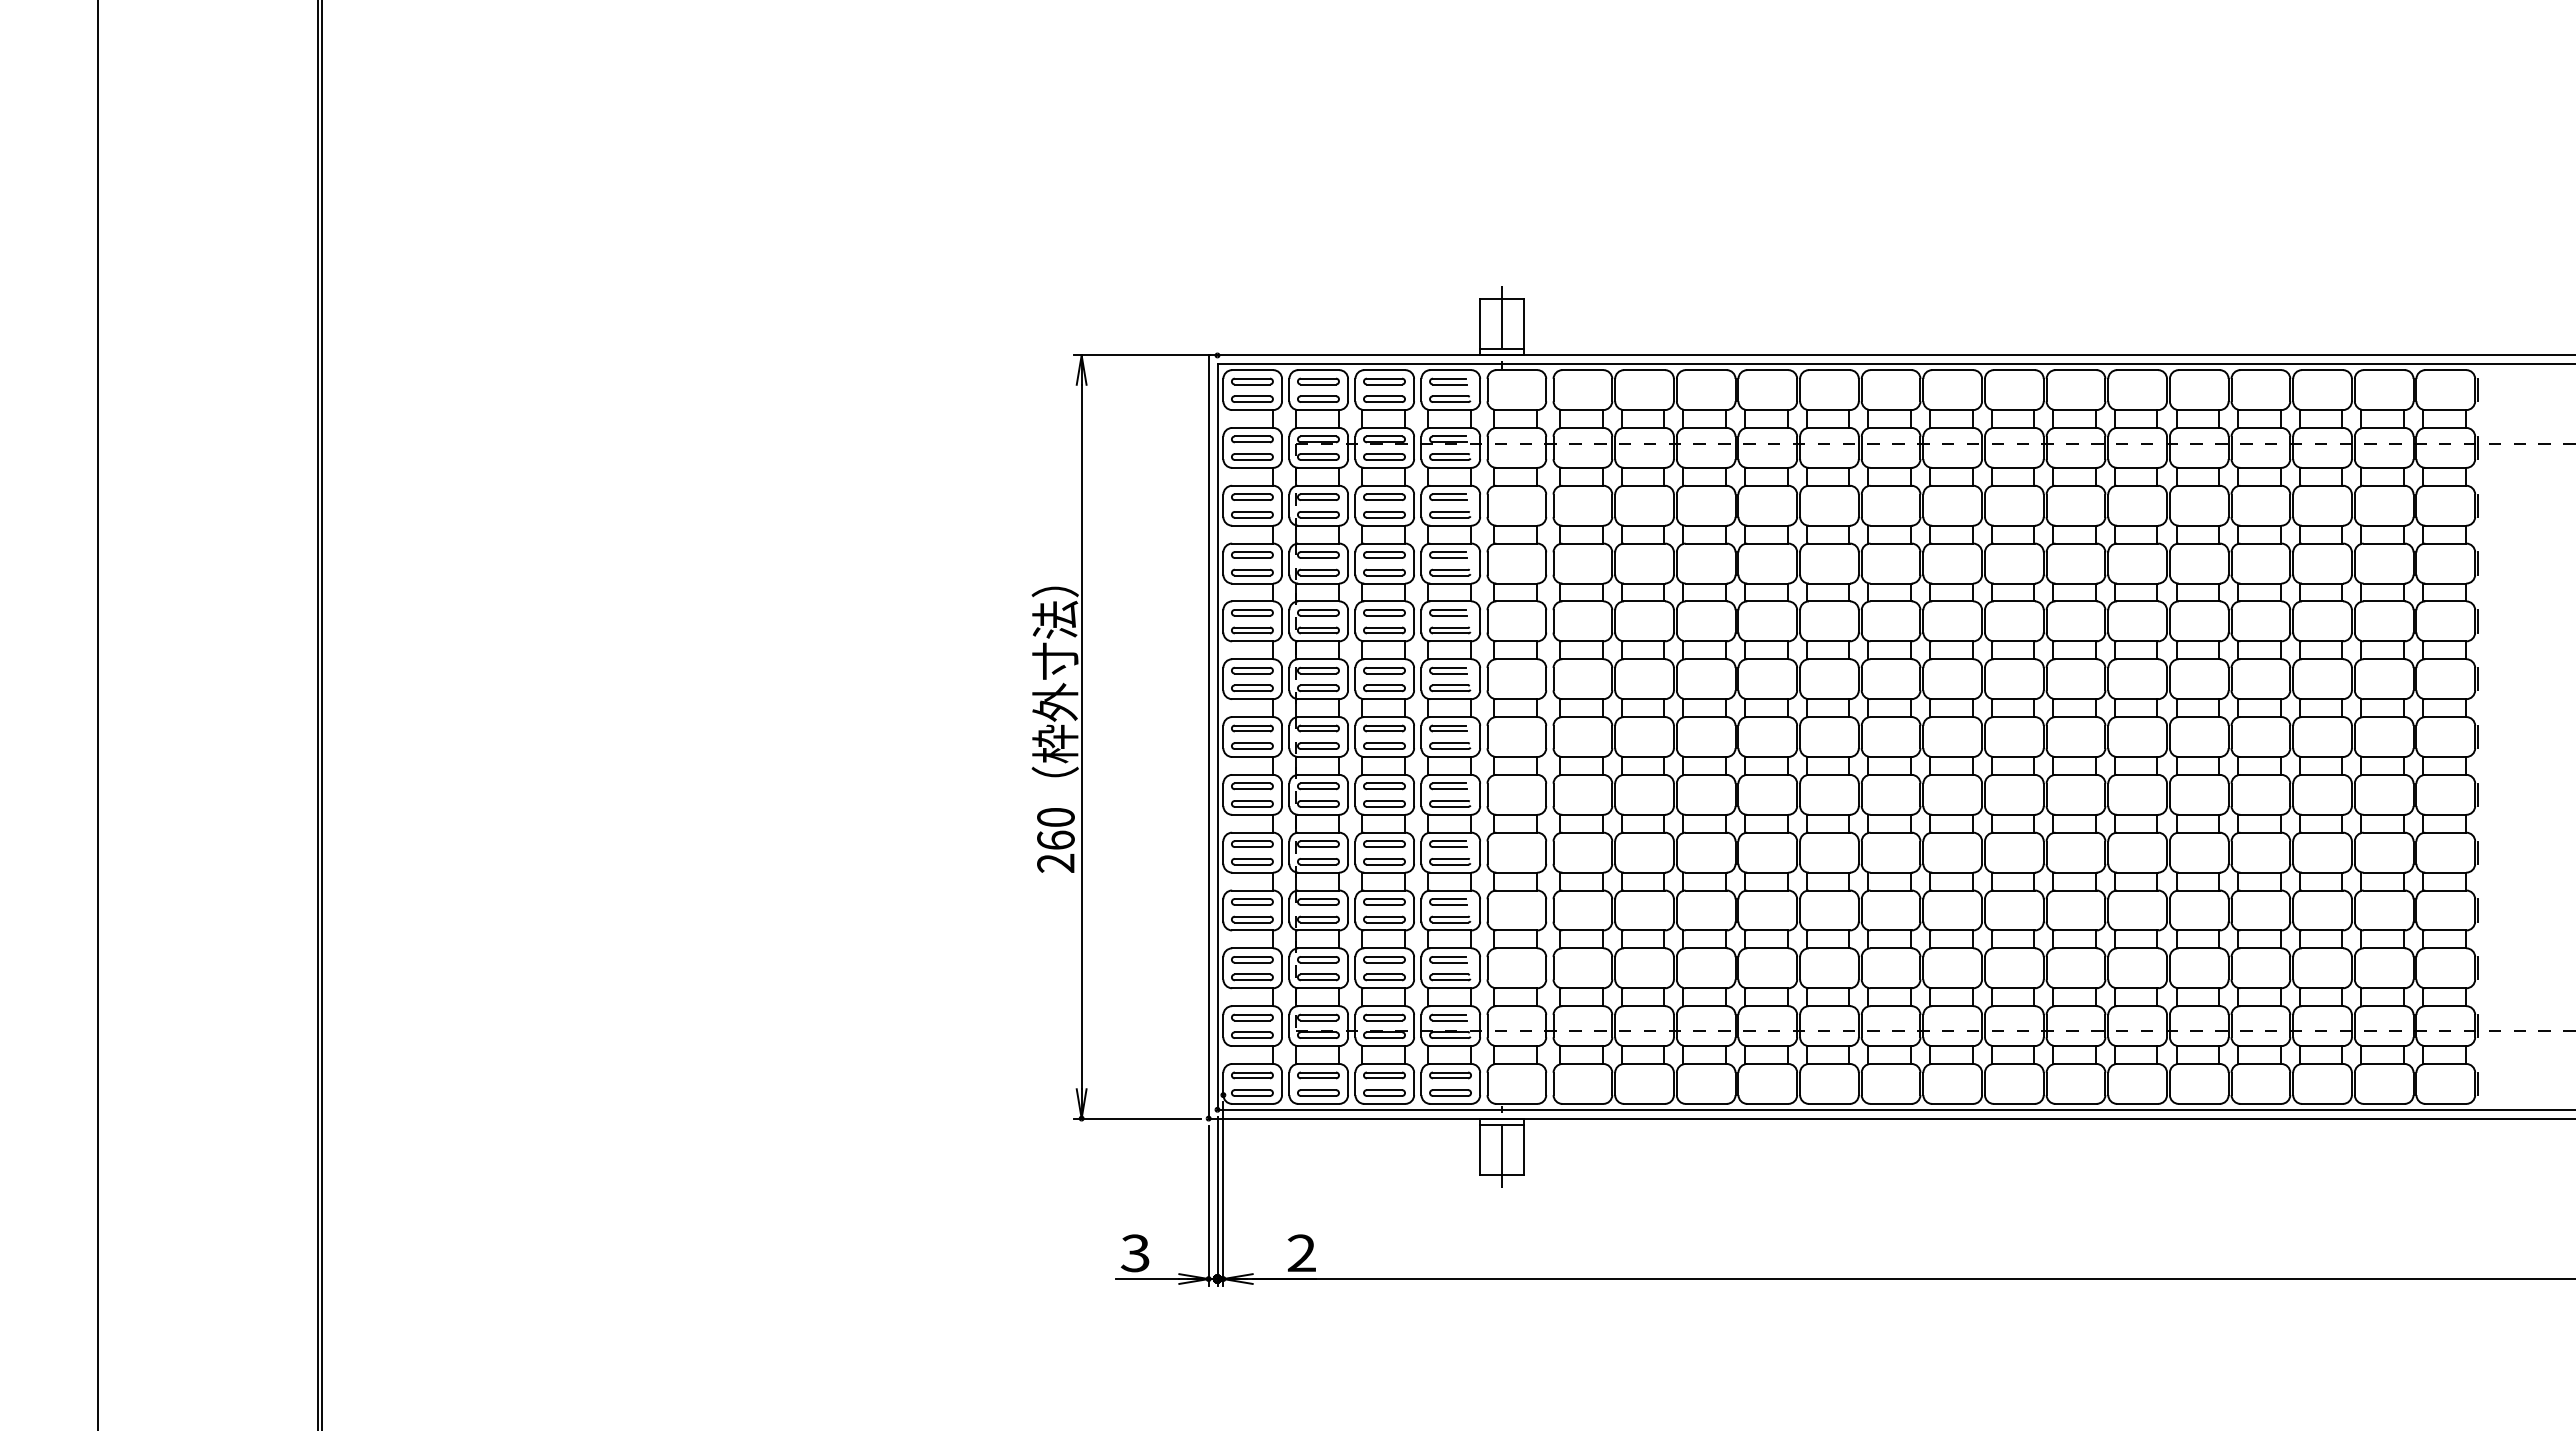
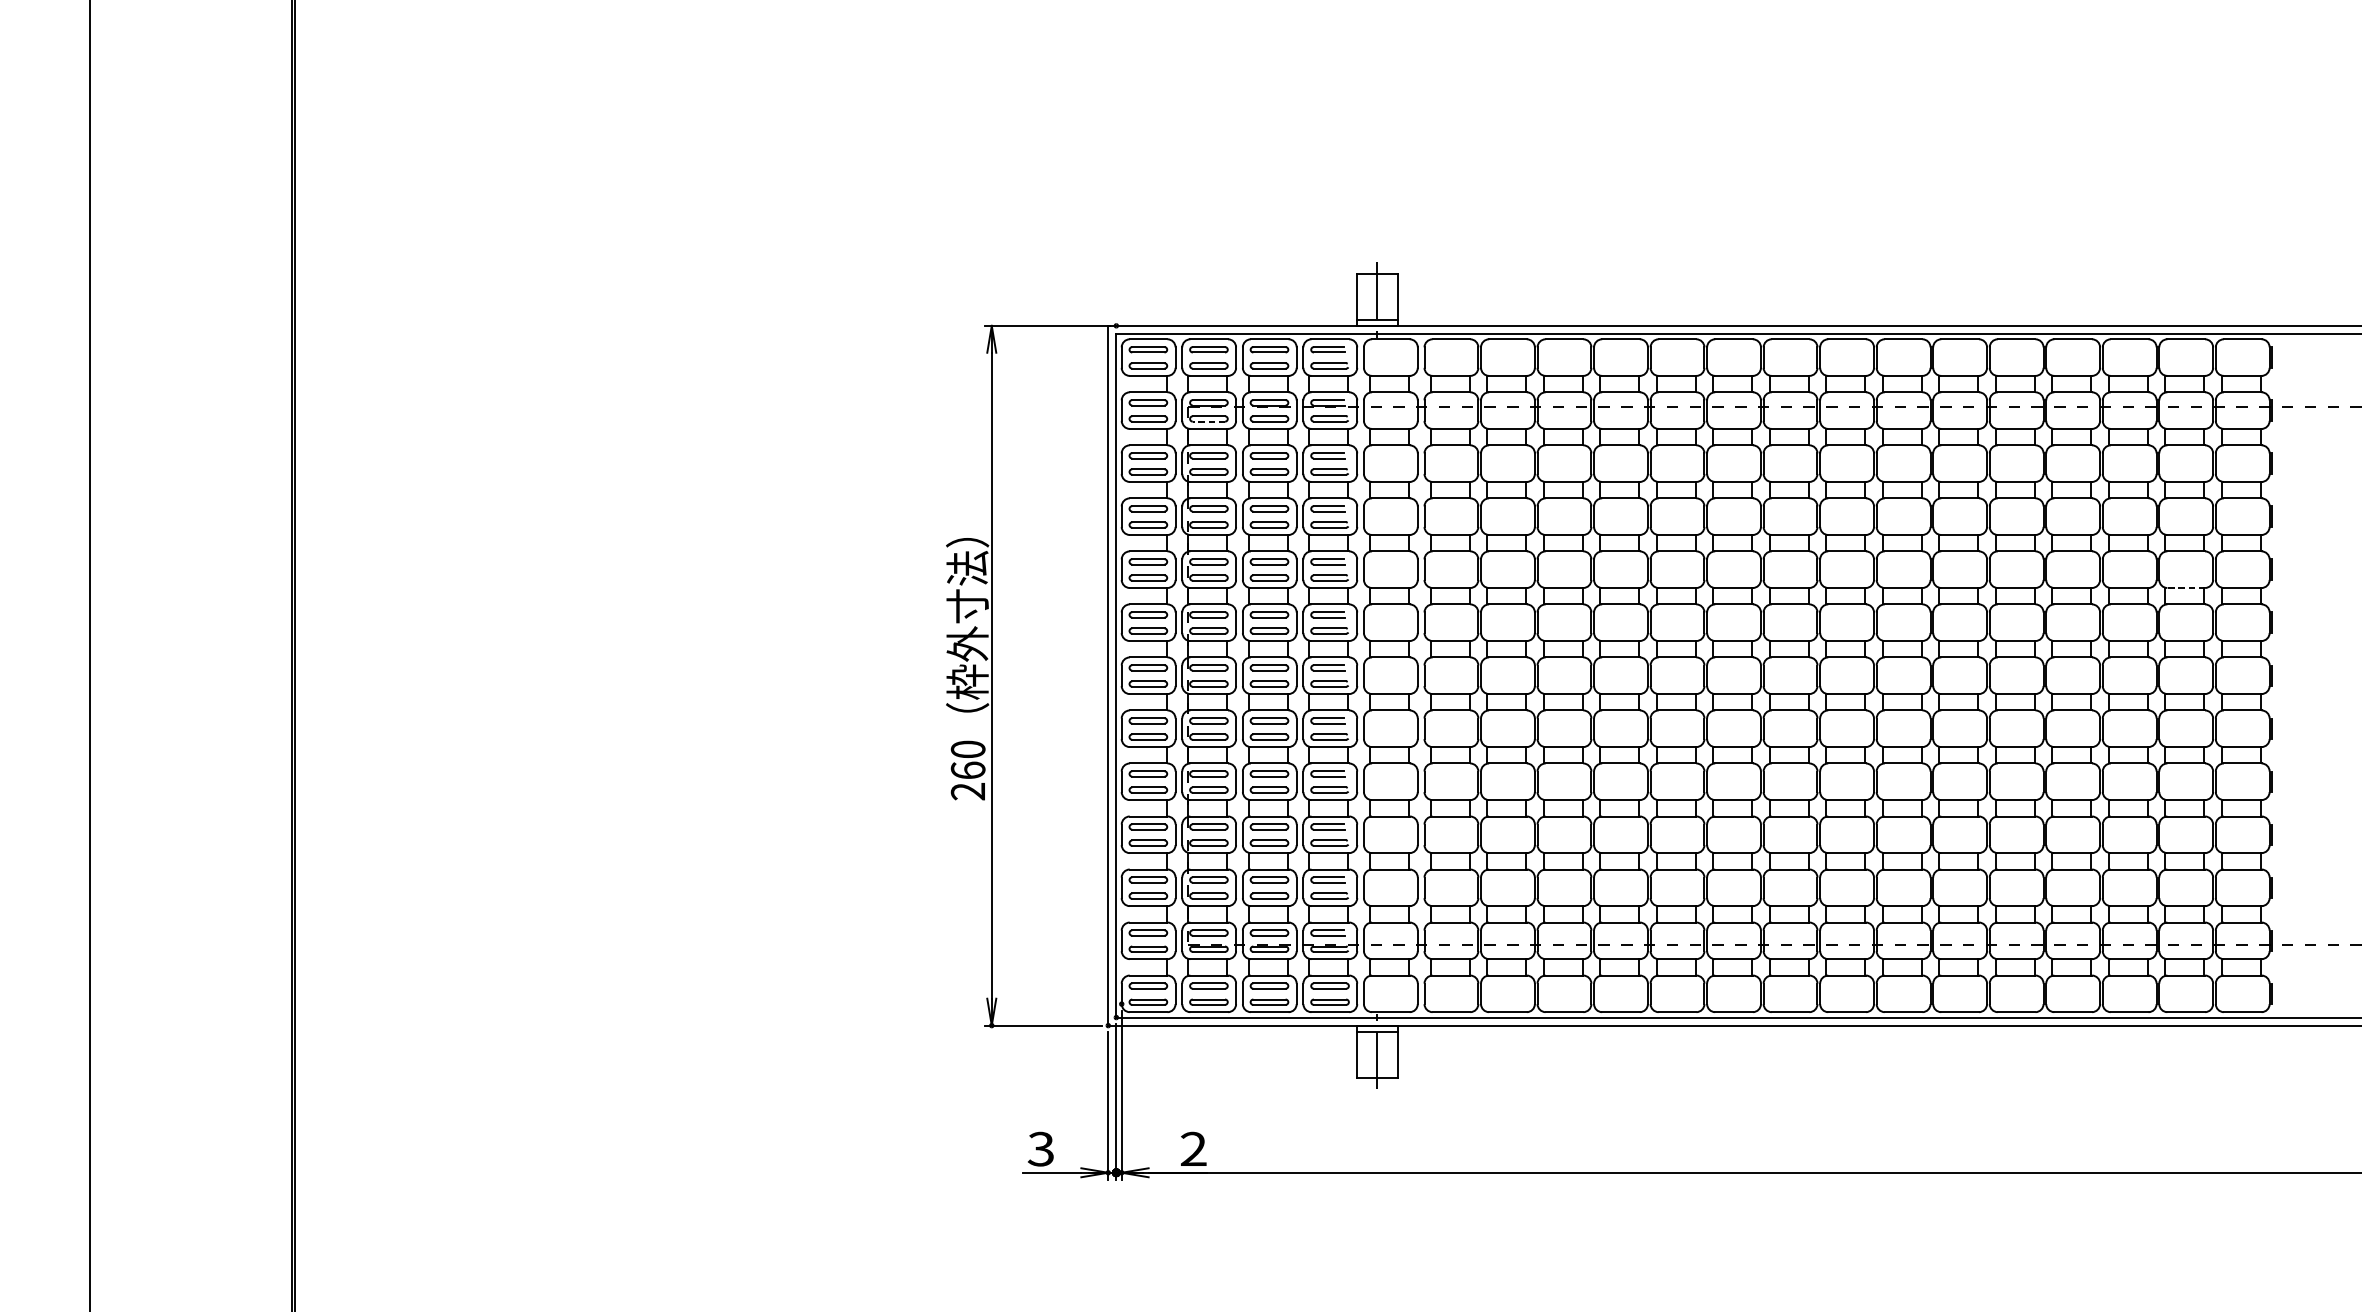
line: (1318, 459) -> (1208, 421), solid -> dashed
line: (2384, 641) -> (2186, 588), solid -> dashed

